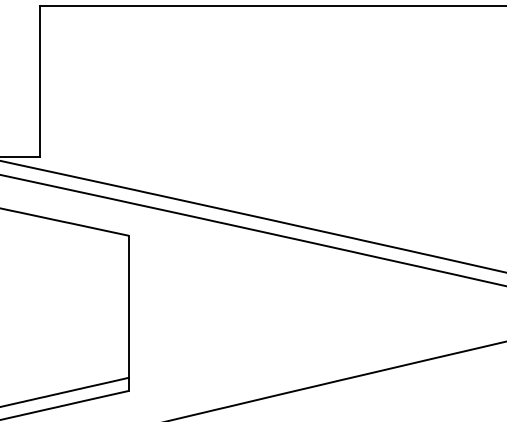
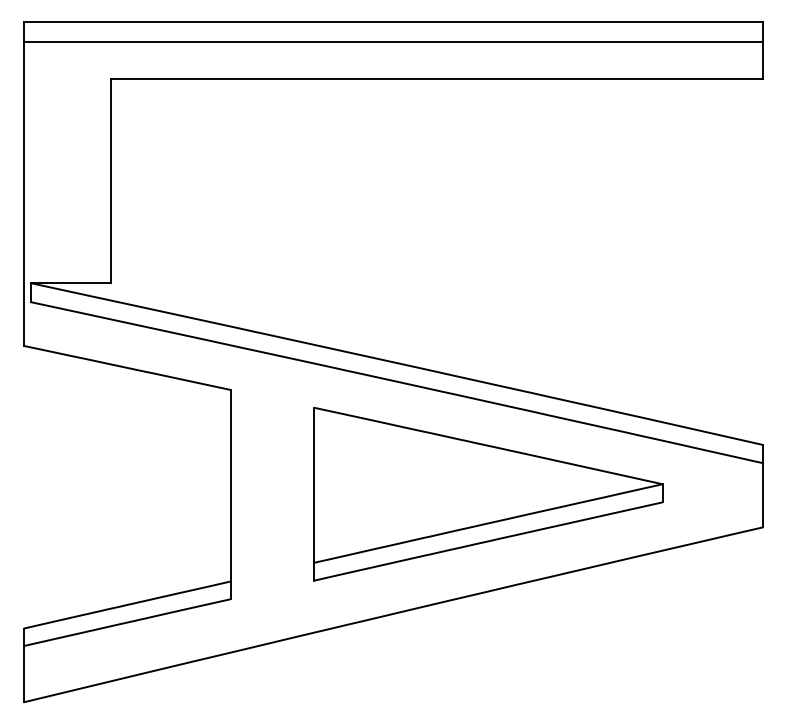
part: (320, 313) -> (488, 494), added

